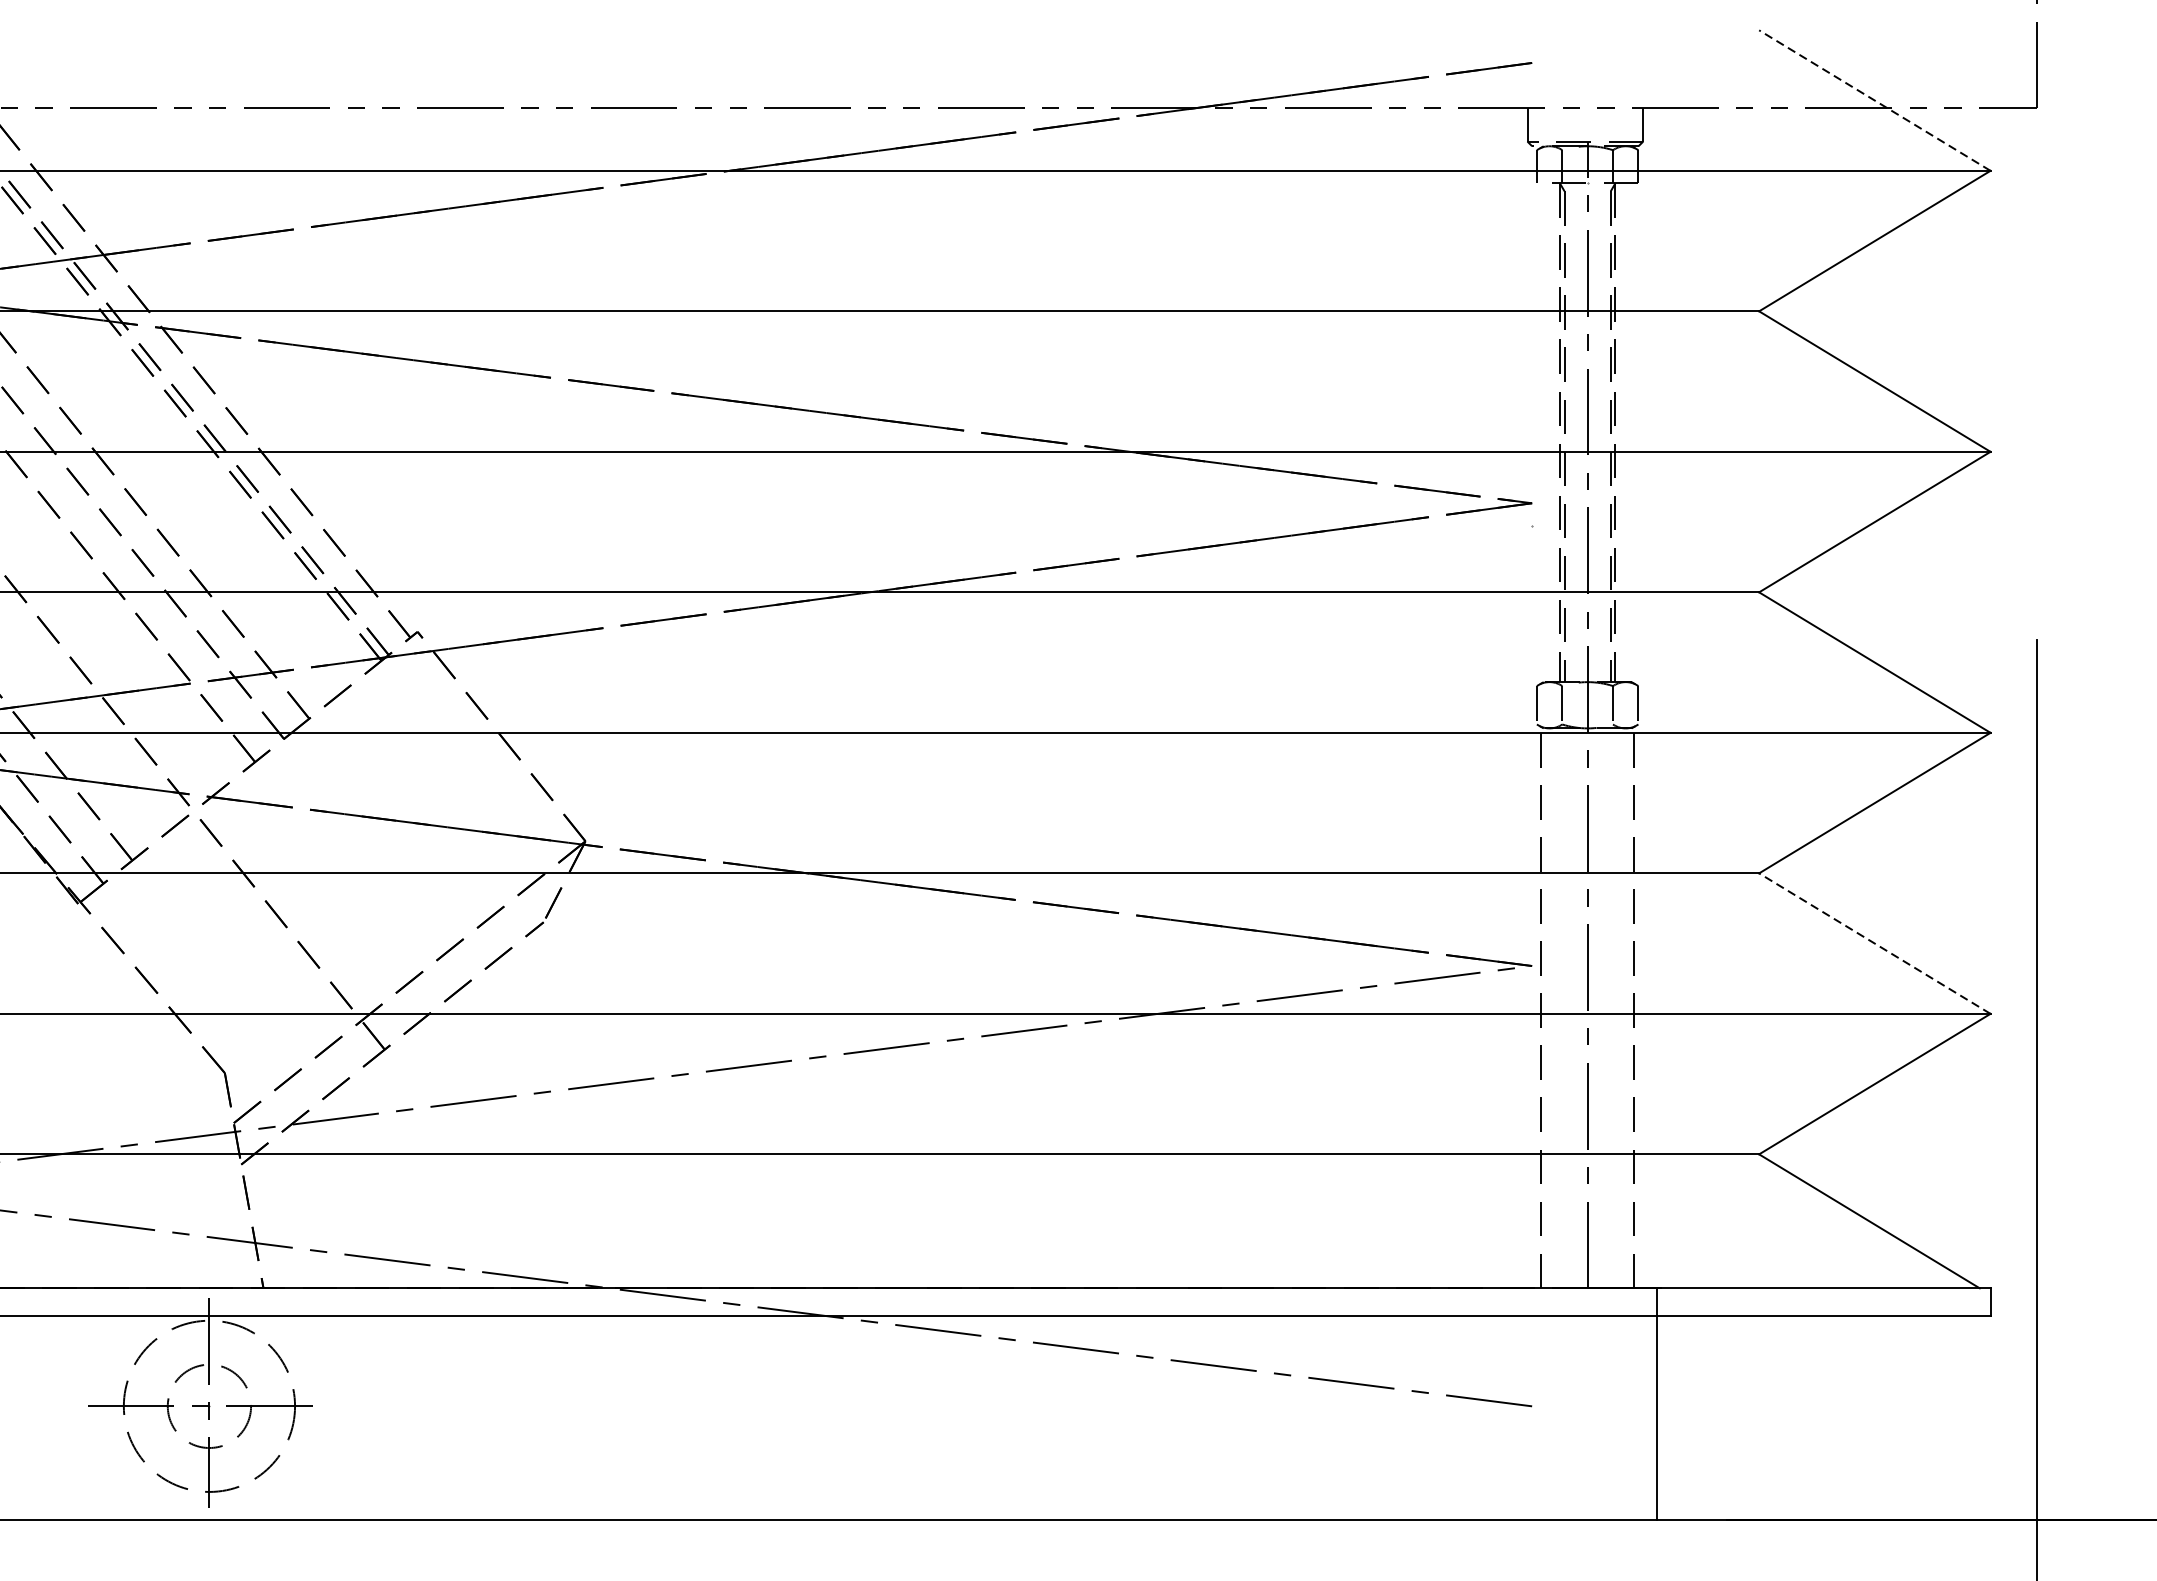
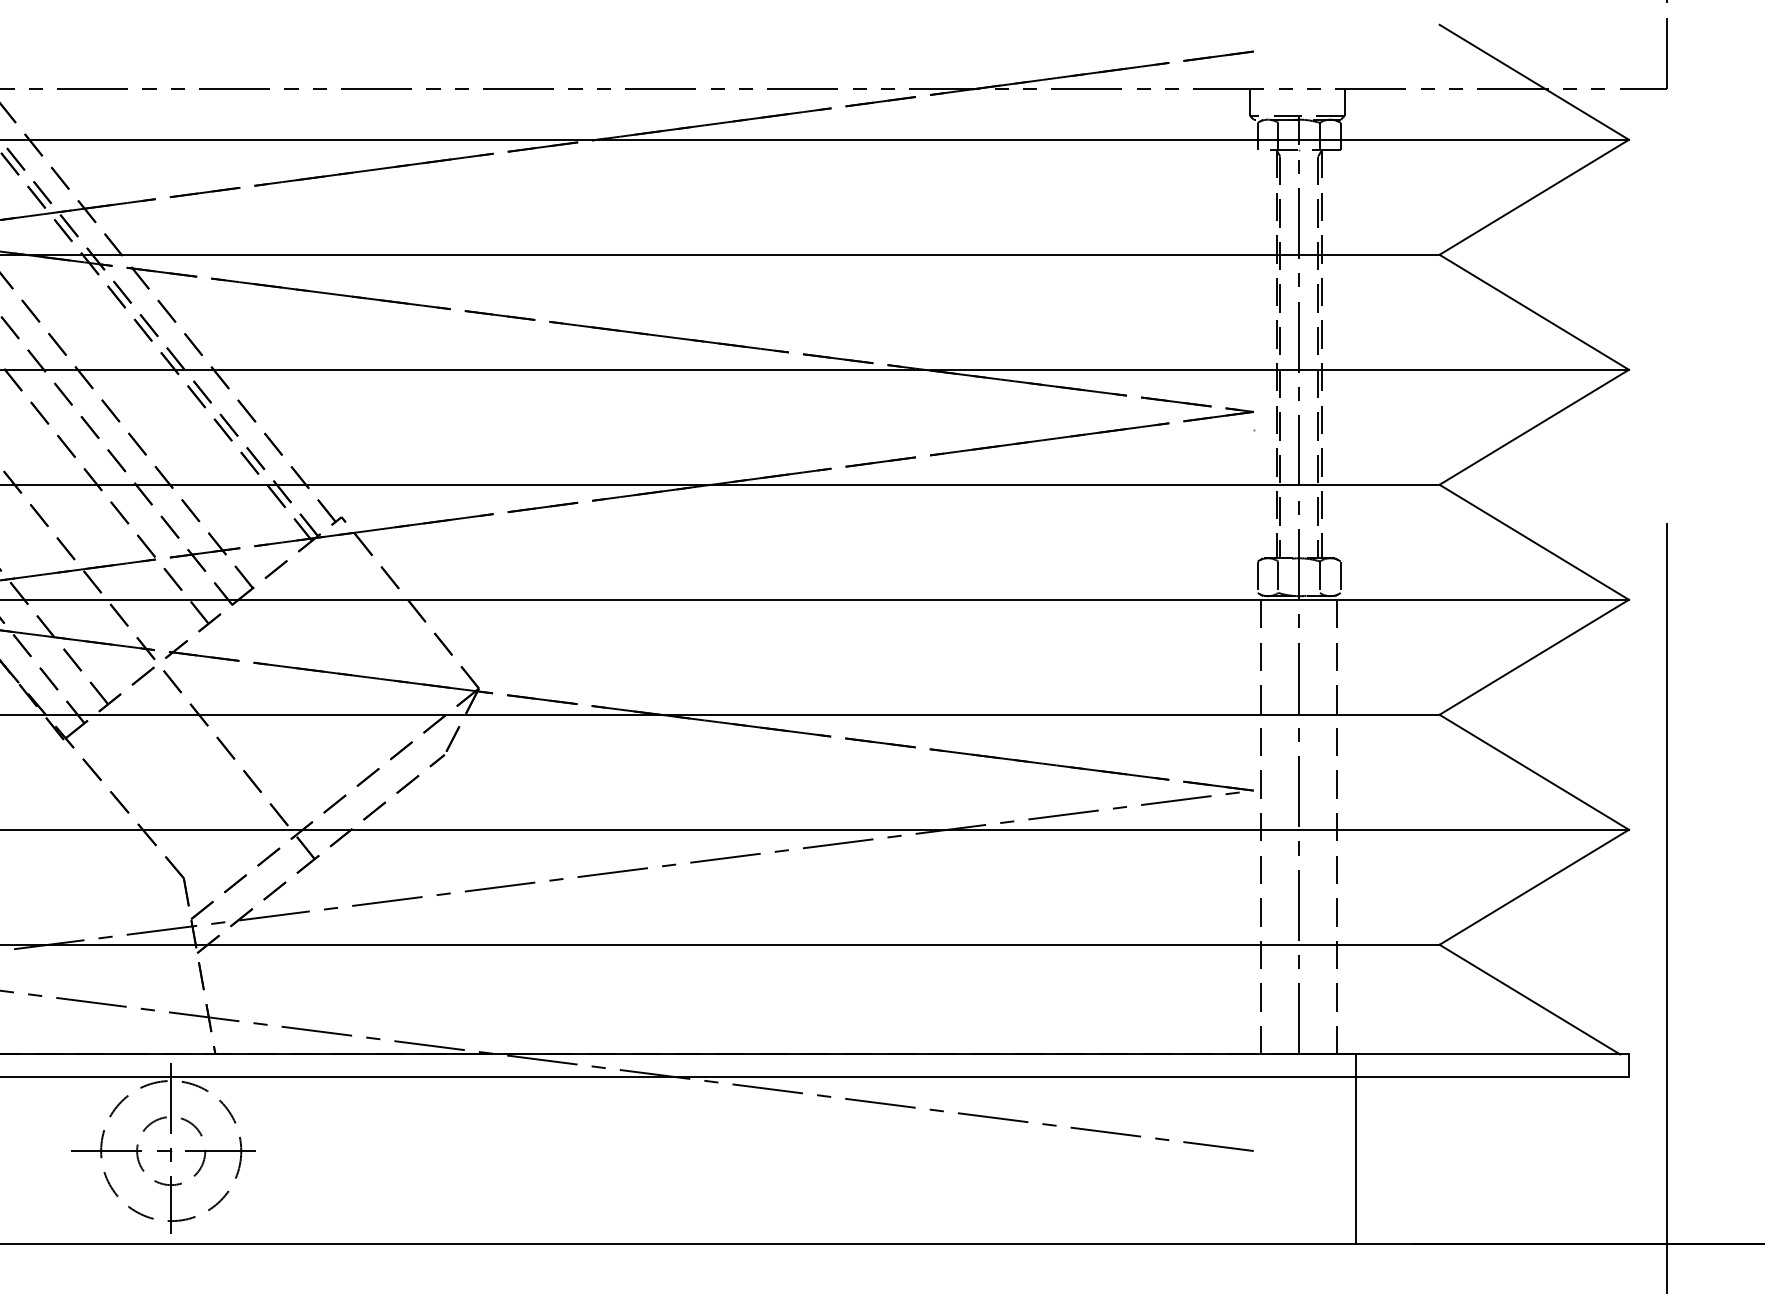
line: (1875, 100) -> (1534, 82), dashed -> solid
line: (1875, 943) -> (1534, 772), dashed -> solid

